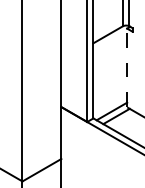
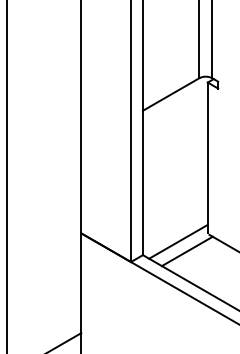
line: (127, 67) -> (208, 157), dashed -> solid

